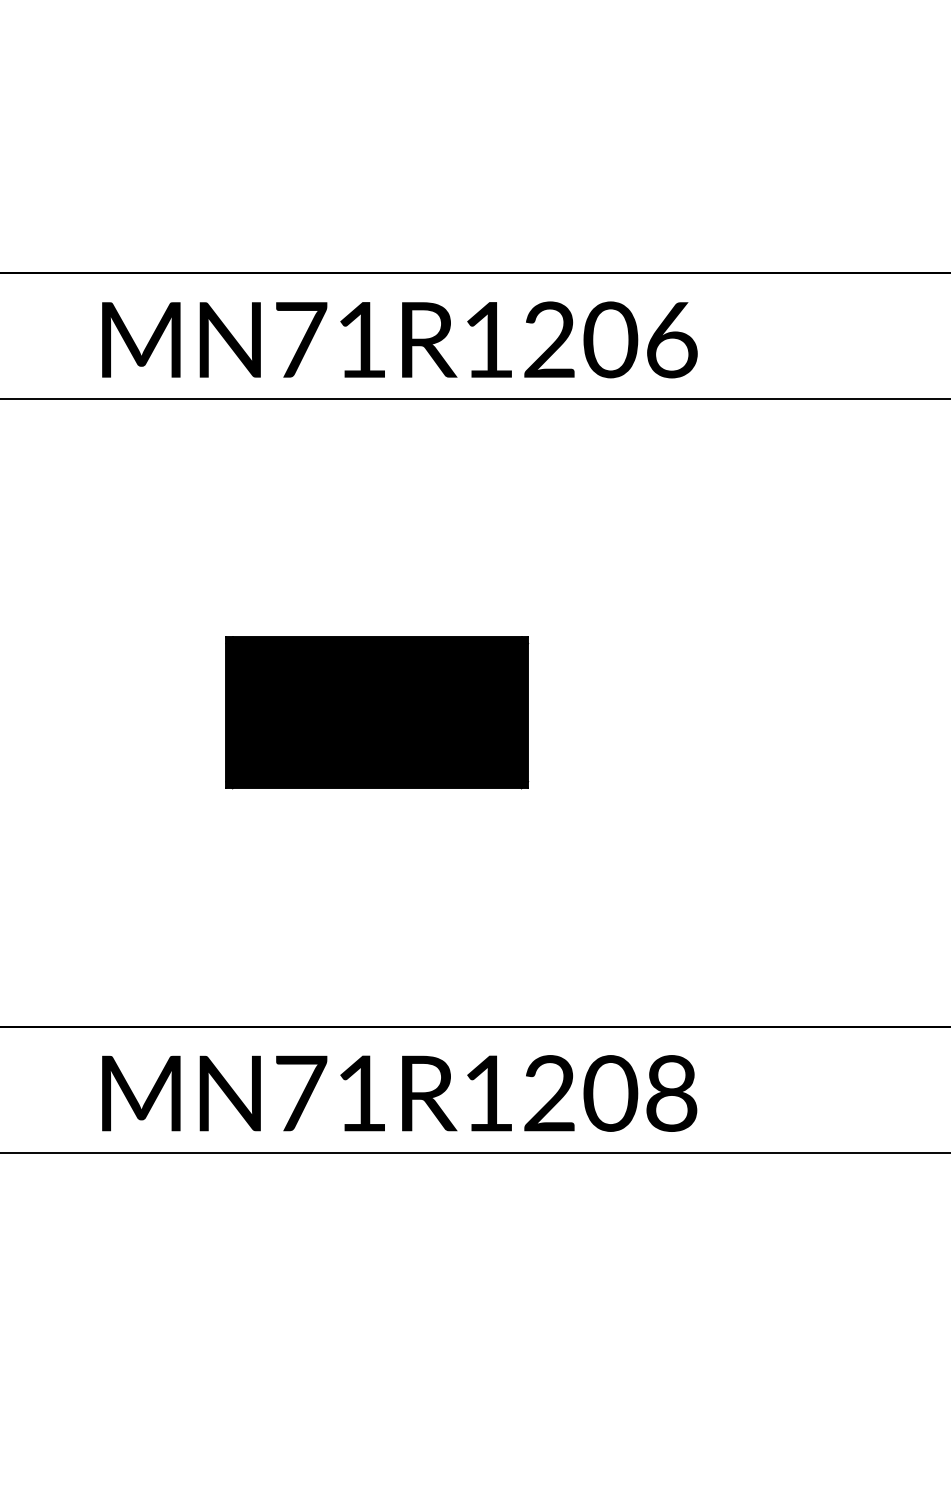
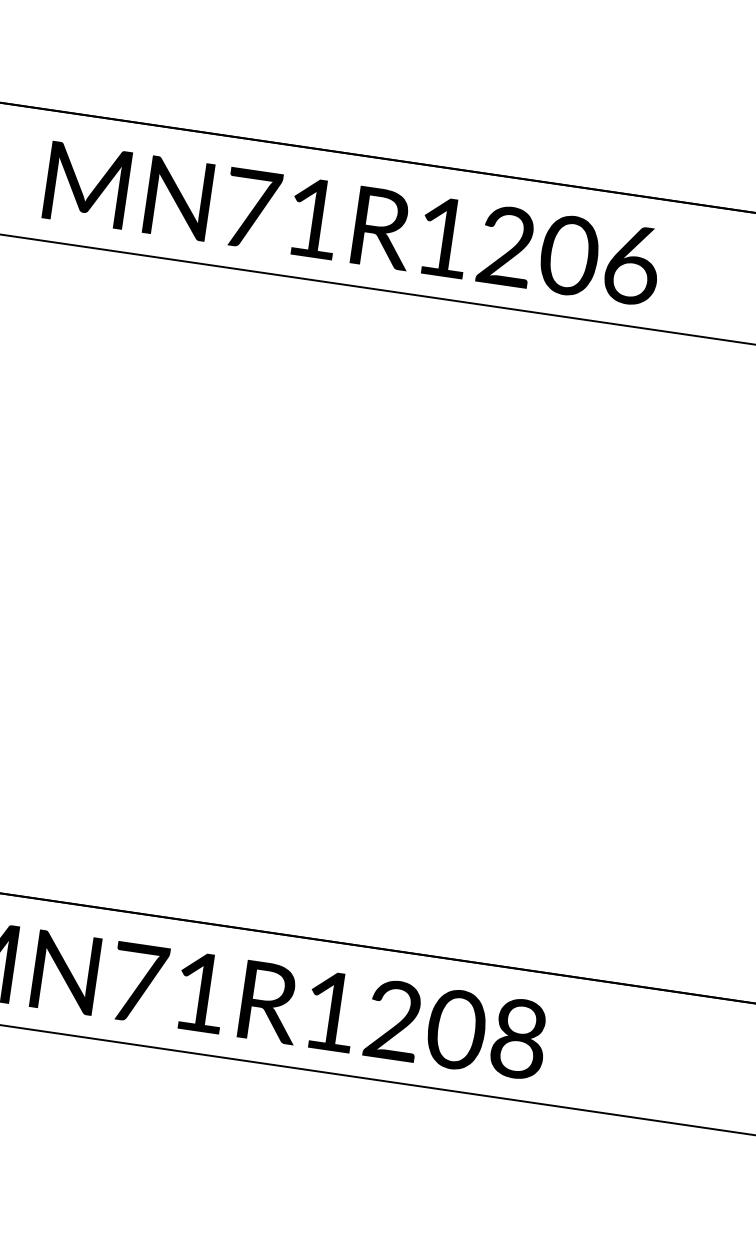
part: (377, 712) -> (274, 603), removed

